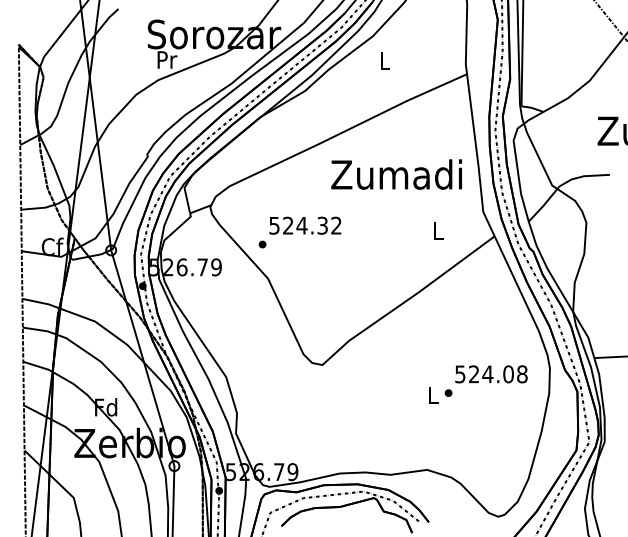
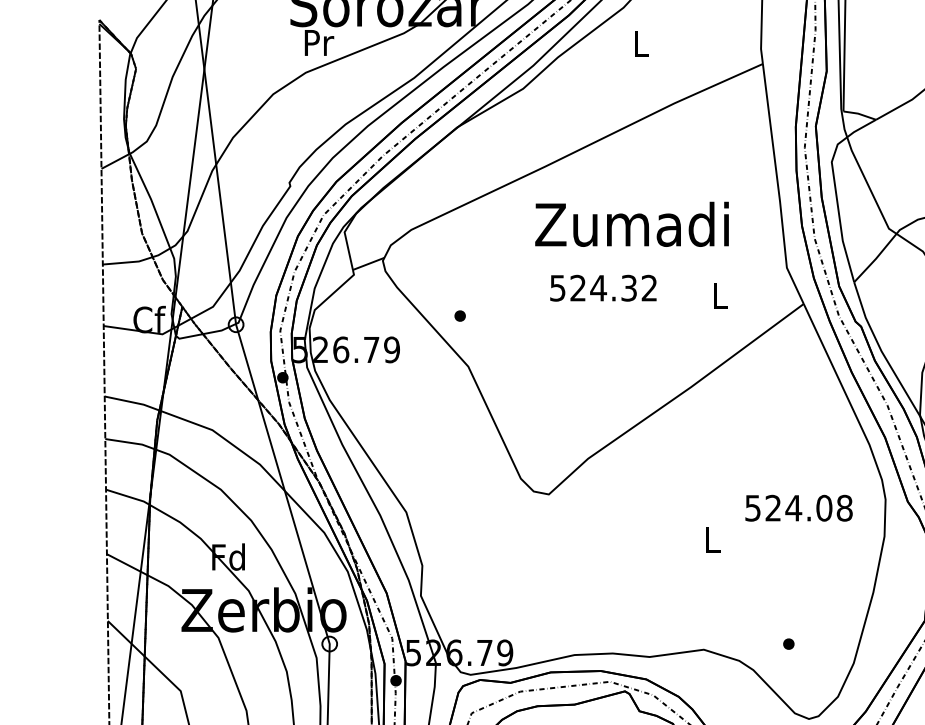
text: (396, 174) -> (631, 224), moved
text: (305, 225) -> (603, 287), moved
part: (448, 392) -> (788, 643), moved

